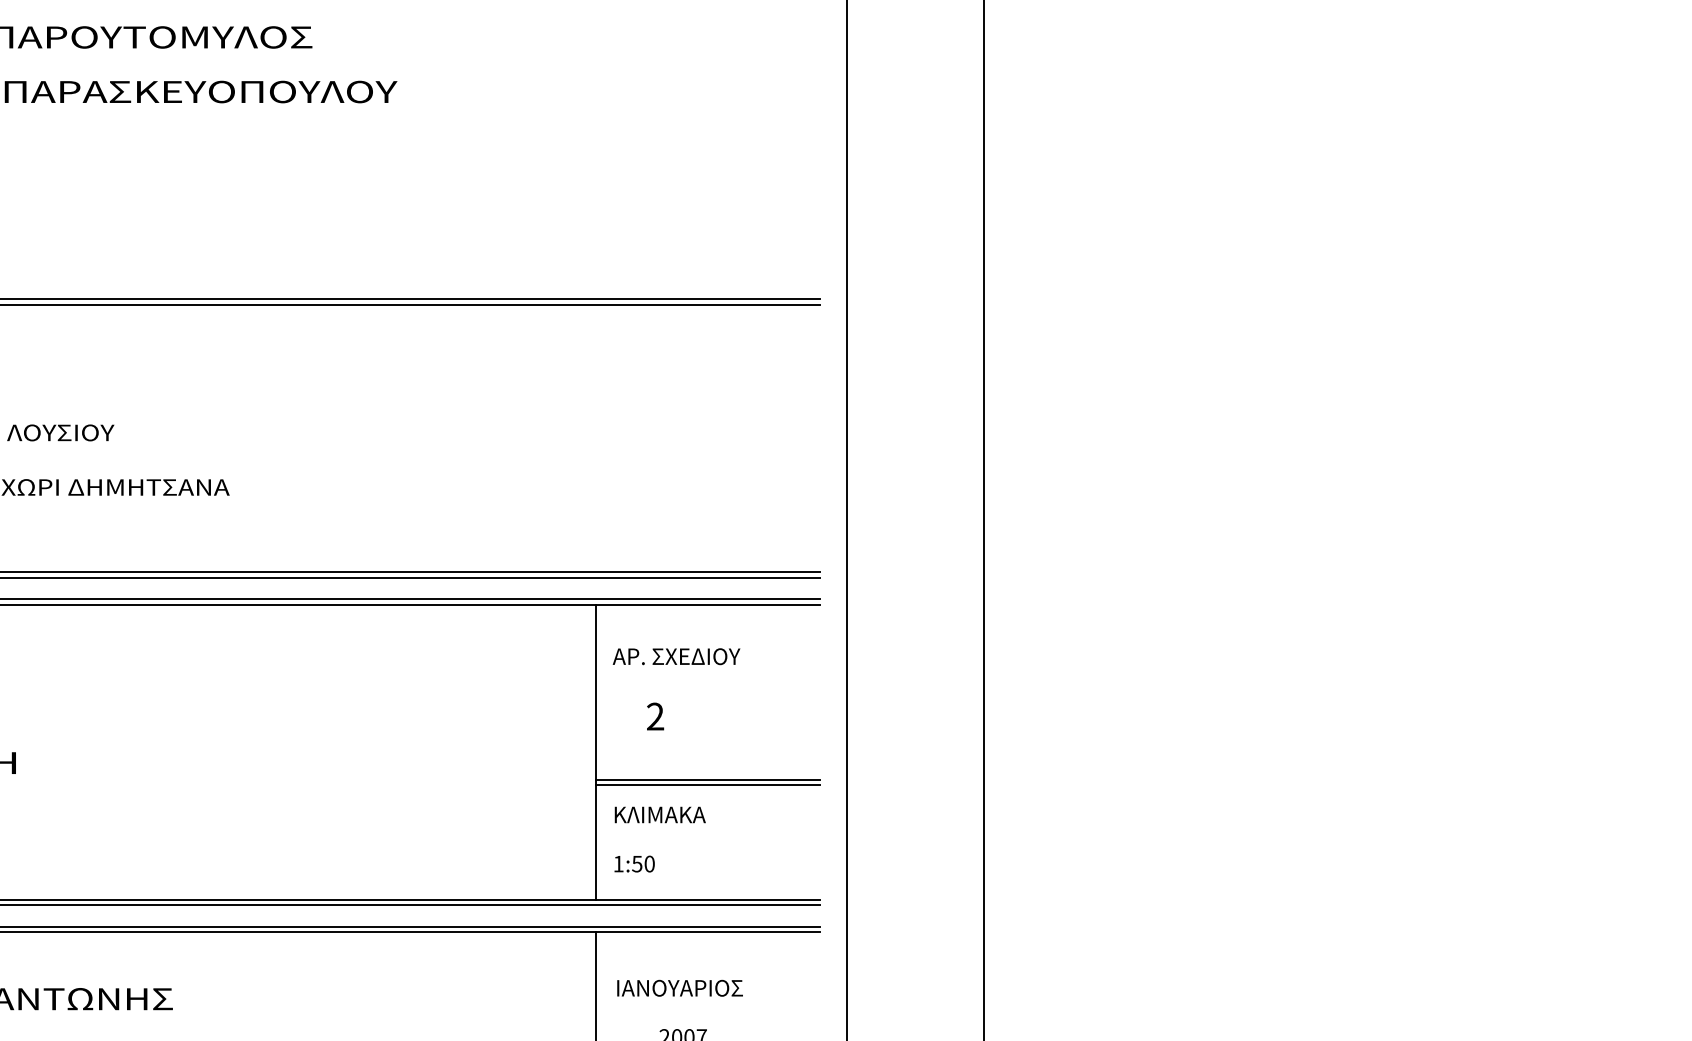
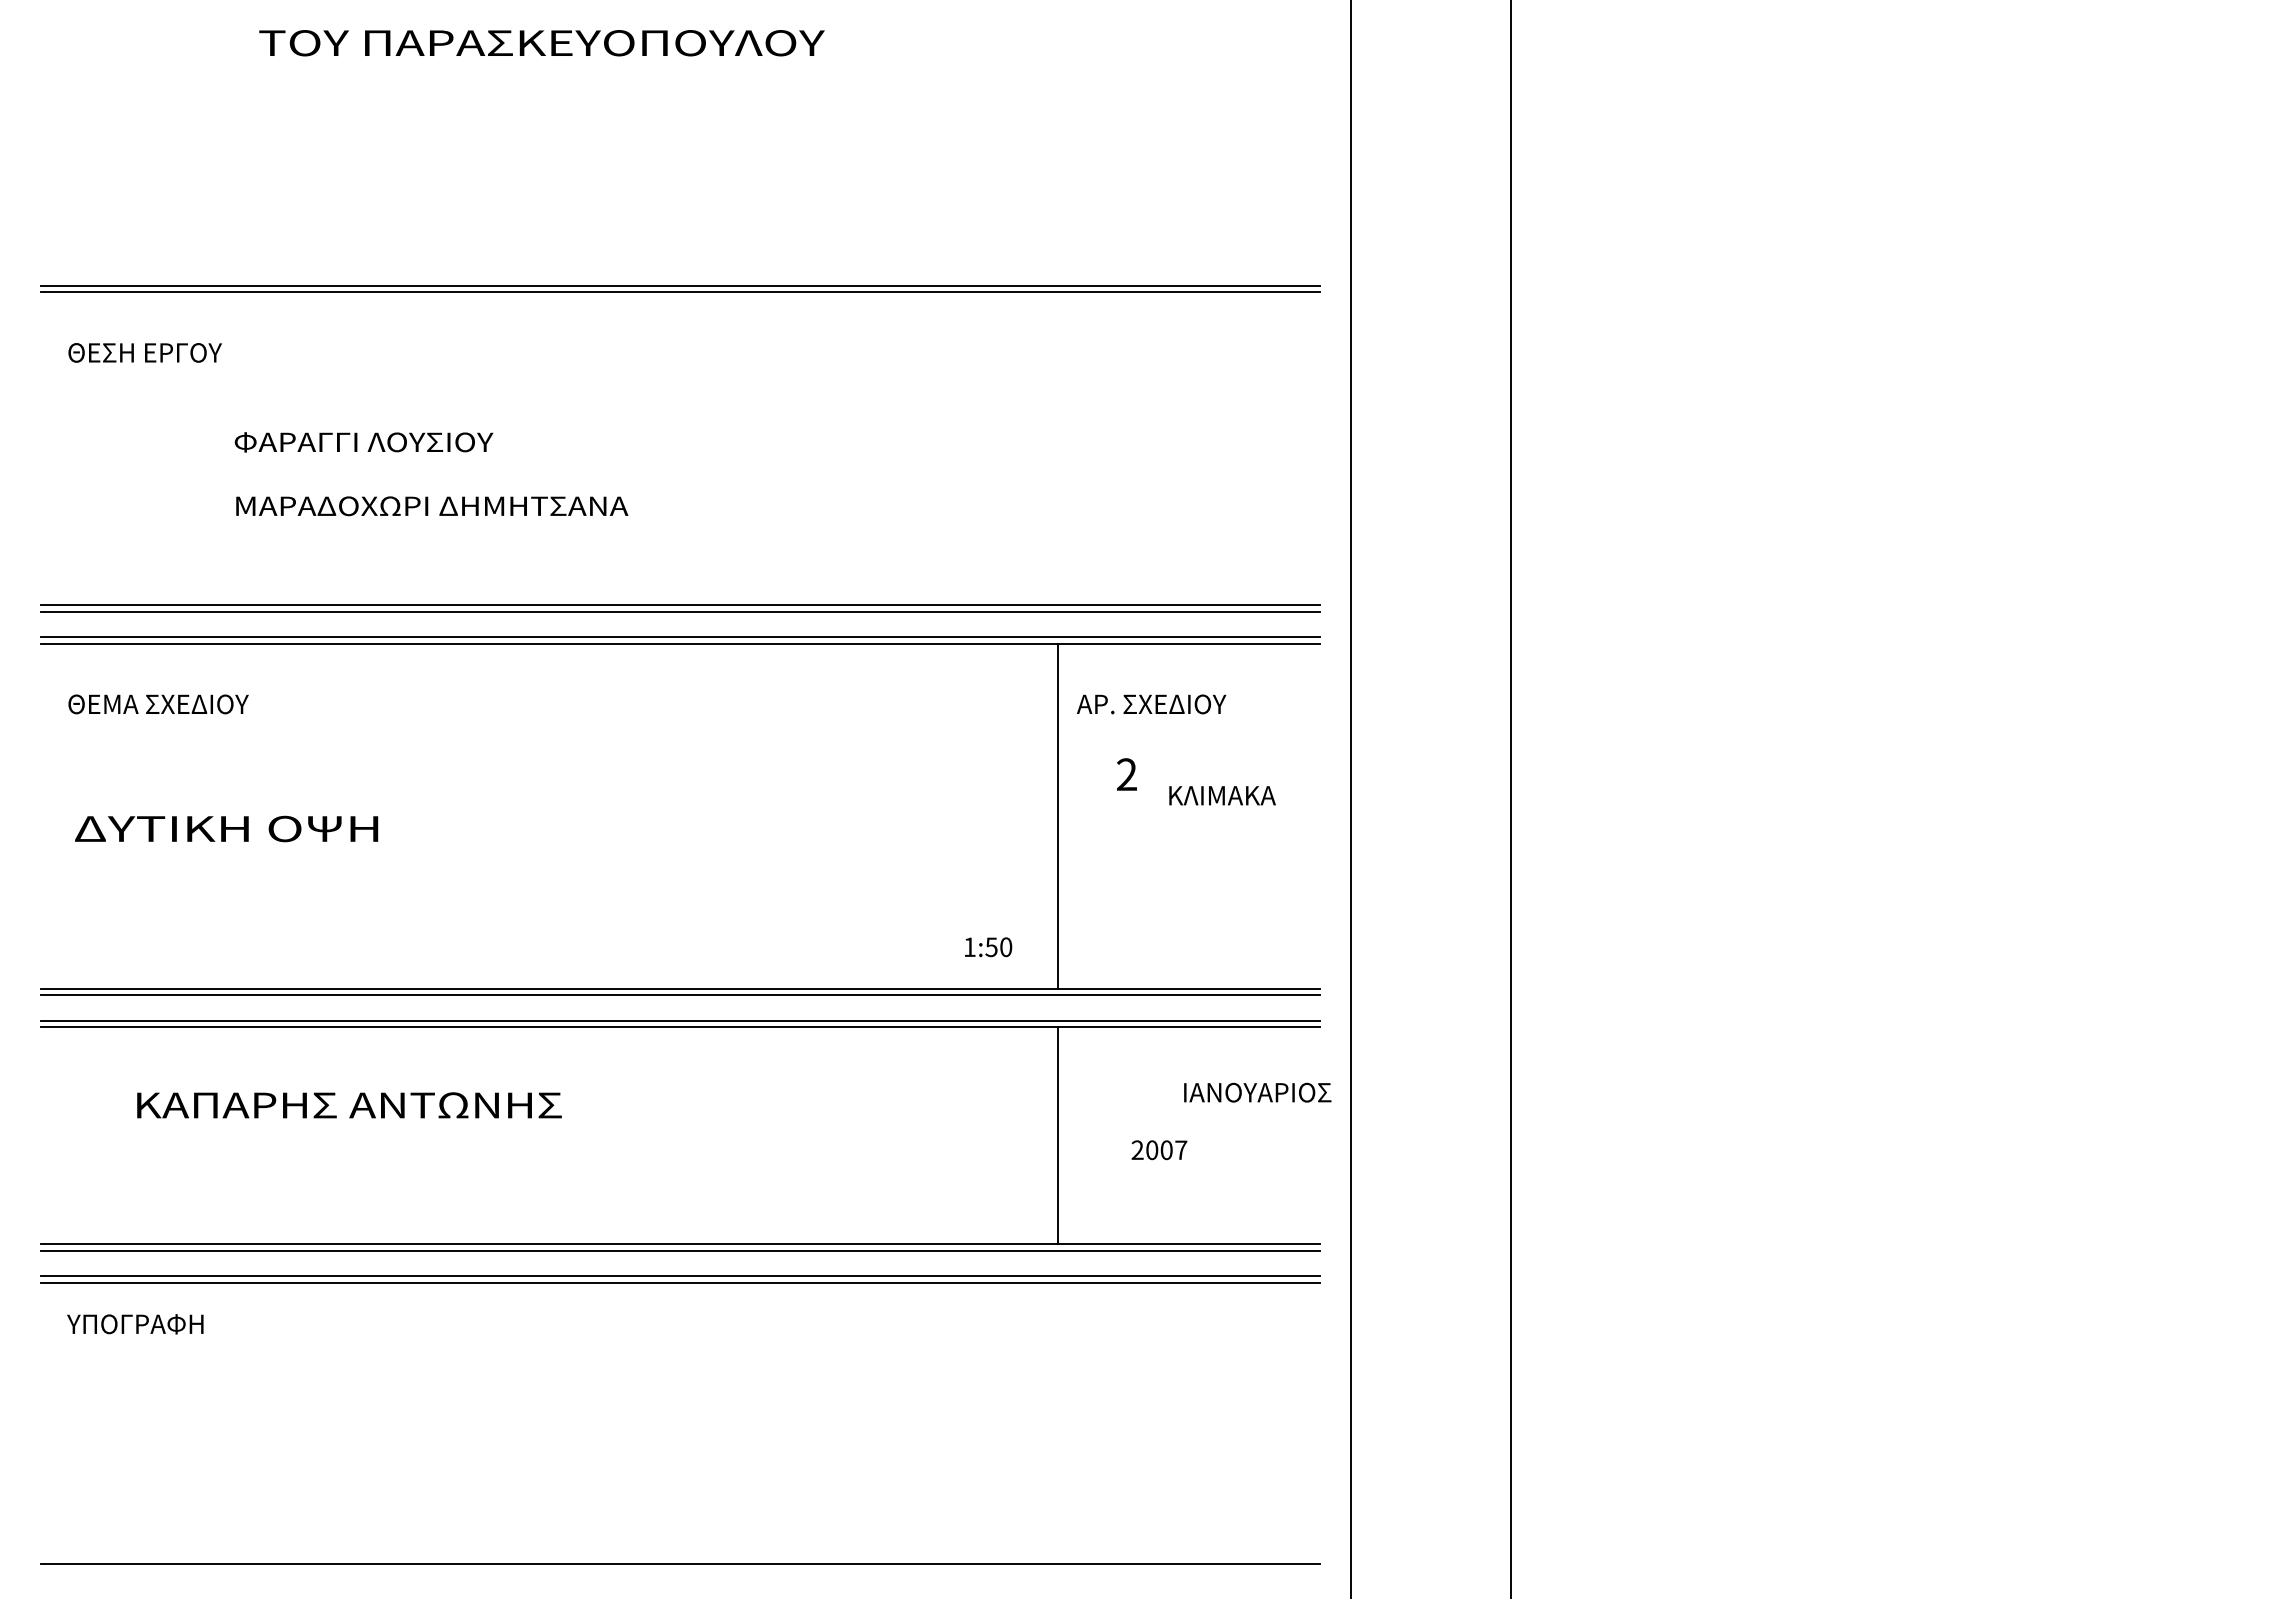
line: (708, 779) -> (1188, 848), removed
line: (708, 784) -> (1188, 854), removed
text: (660, 814) -> (1222, 795), moved
text: (634, 864) -> (988, 947), moved
text: (679, 988) -> (1257, 1092), moved

